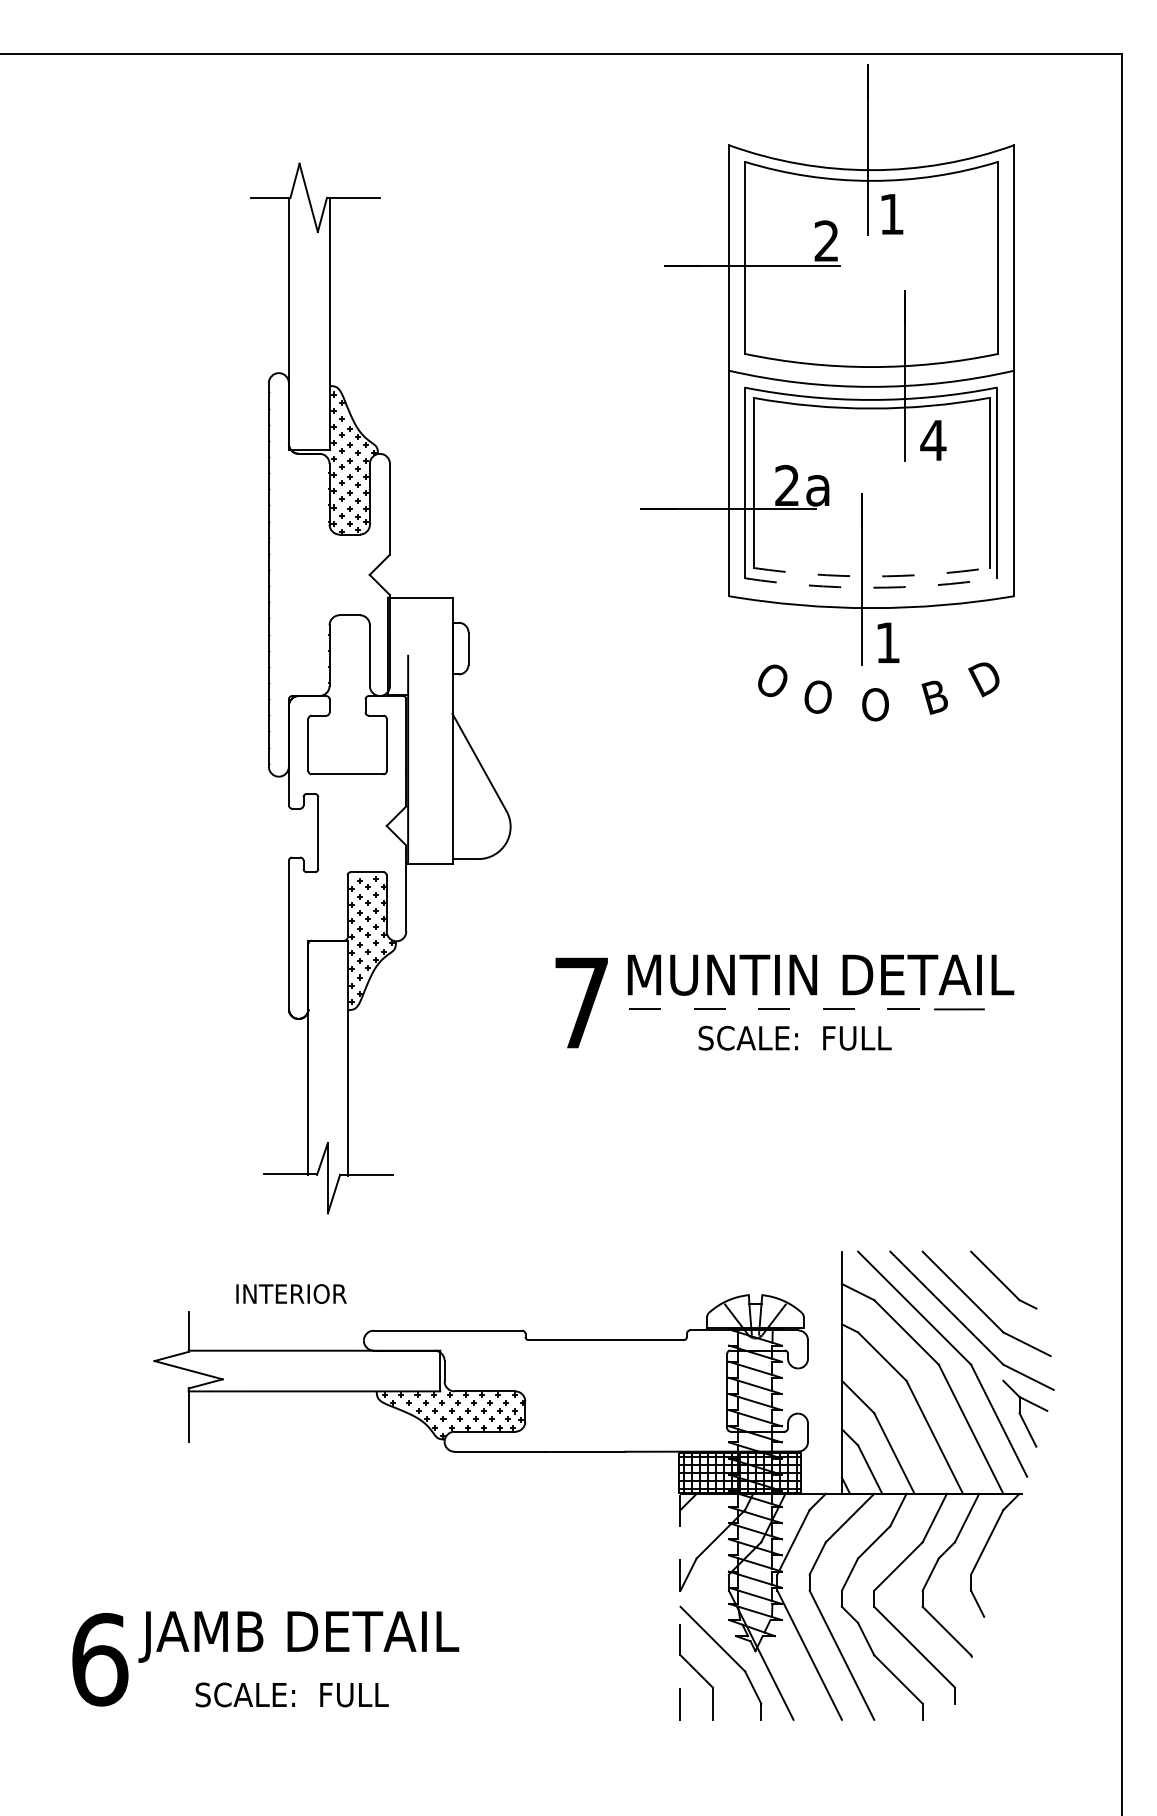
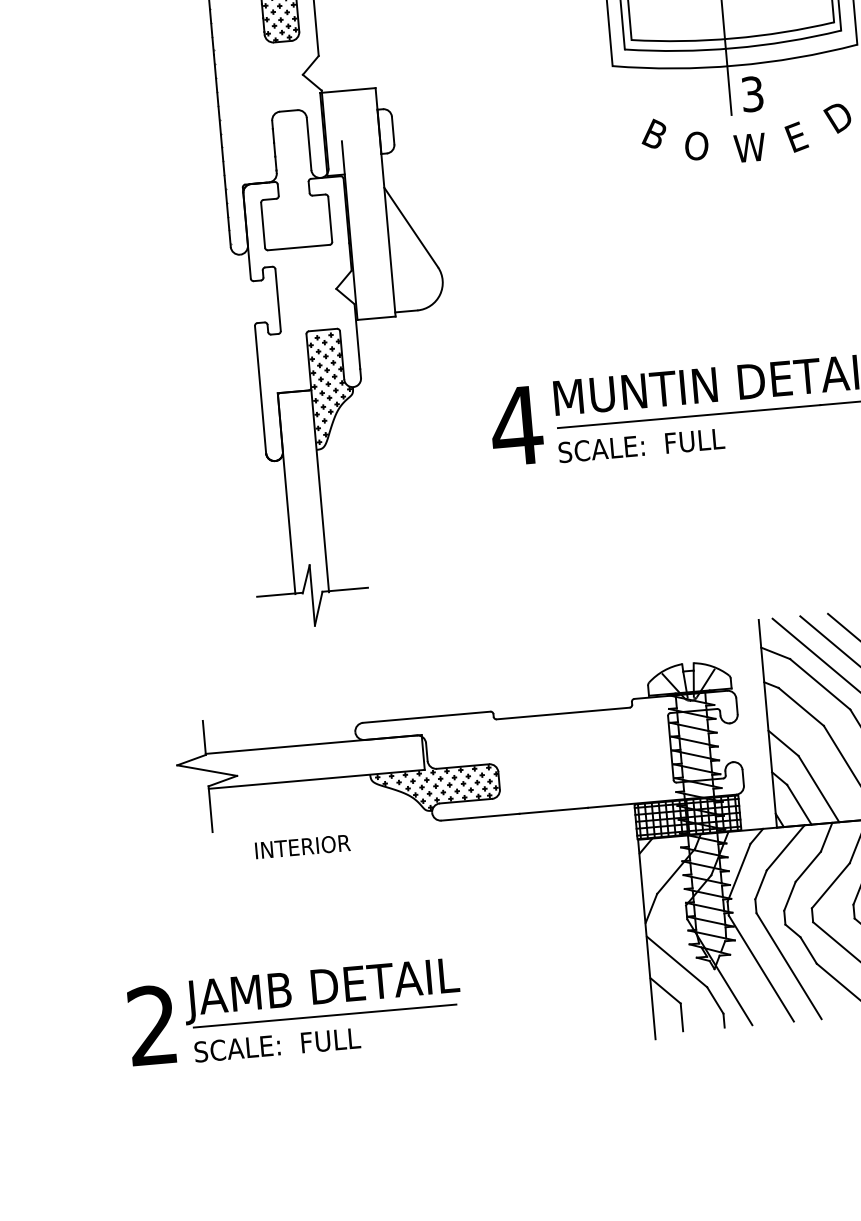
arc: (871, 576) -> (733, 38), dashed -> solid
arc: (870, 587) -> (733, 48), dashed -> solid
text: (887, 642) -> (752, 93), 1 -> 3
text: (770, 679) -> (654, 134), O -> B
text: (938, 695) -> (799, 135), B -> E
text: (879, 704) -> (749, 147), O -> W
text: (581, 1002) -> (516, 425), 7 -> 4
line: (782, 1009) -> (689, 416), dashed -> solid
text: (794, 1037) -> (641, 445), moved
text: (291, 1293) -> (302, 846), moved
line: (680, 1610) -> (647, 939), dashed -> solid
text: (100, 1659) -> (153, 1025), 6 -> 2
line: (300, 1666) -> (325, 1016), added
text: (291, 1694) -> (276, 1044), moved

